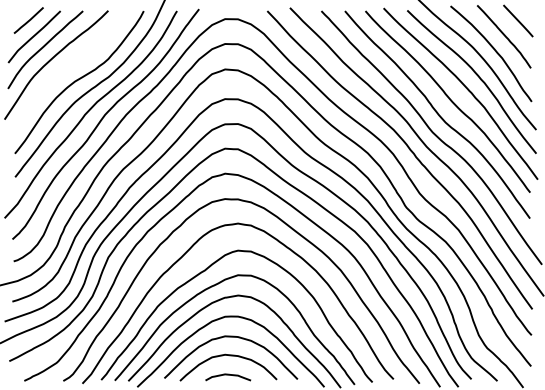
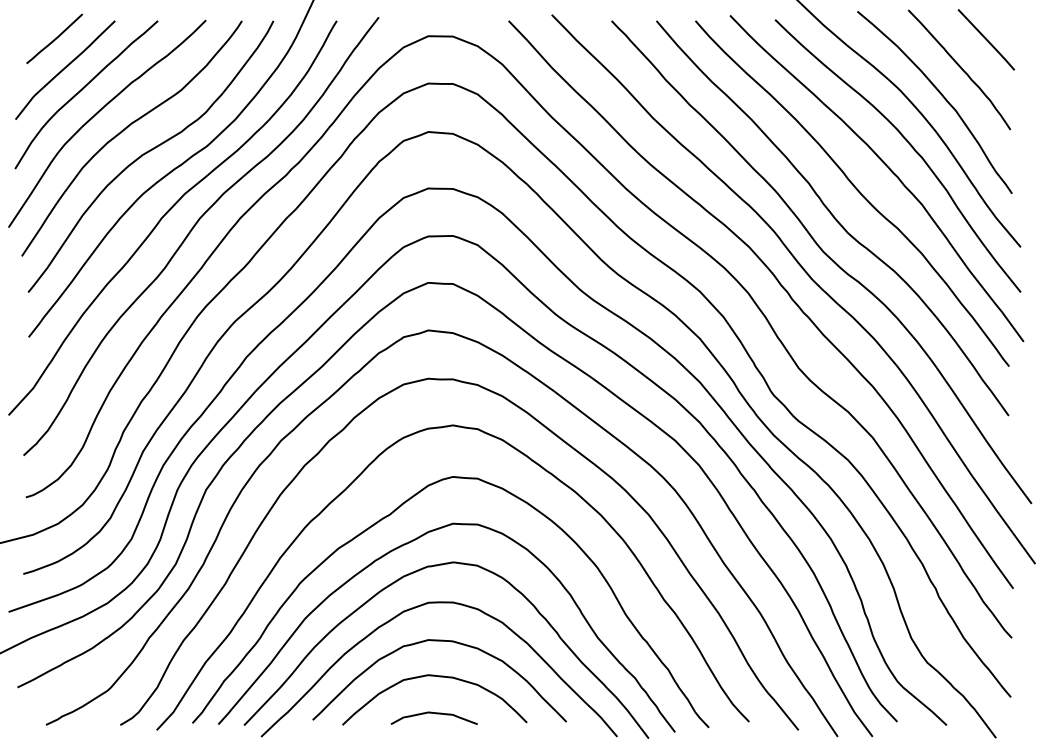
curve: (66, 68) -> (126, 130), added

